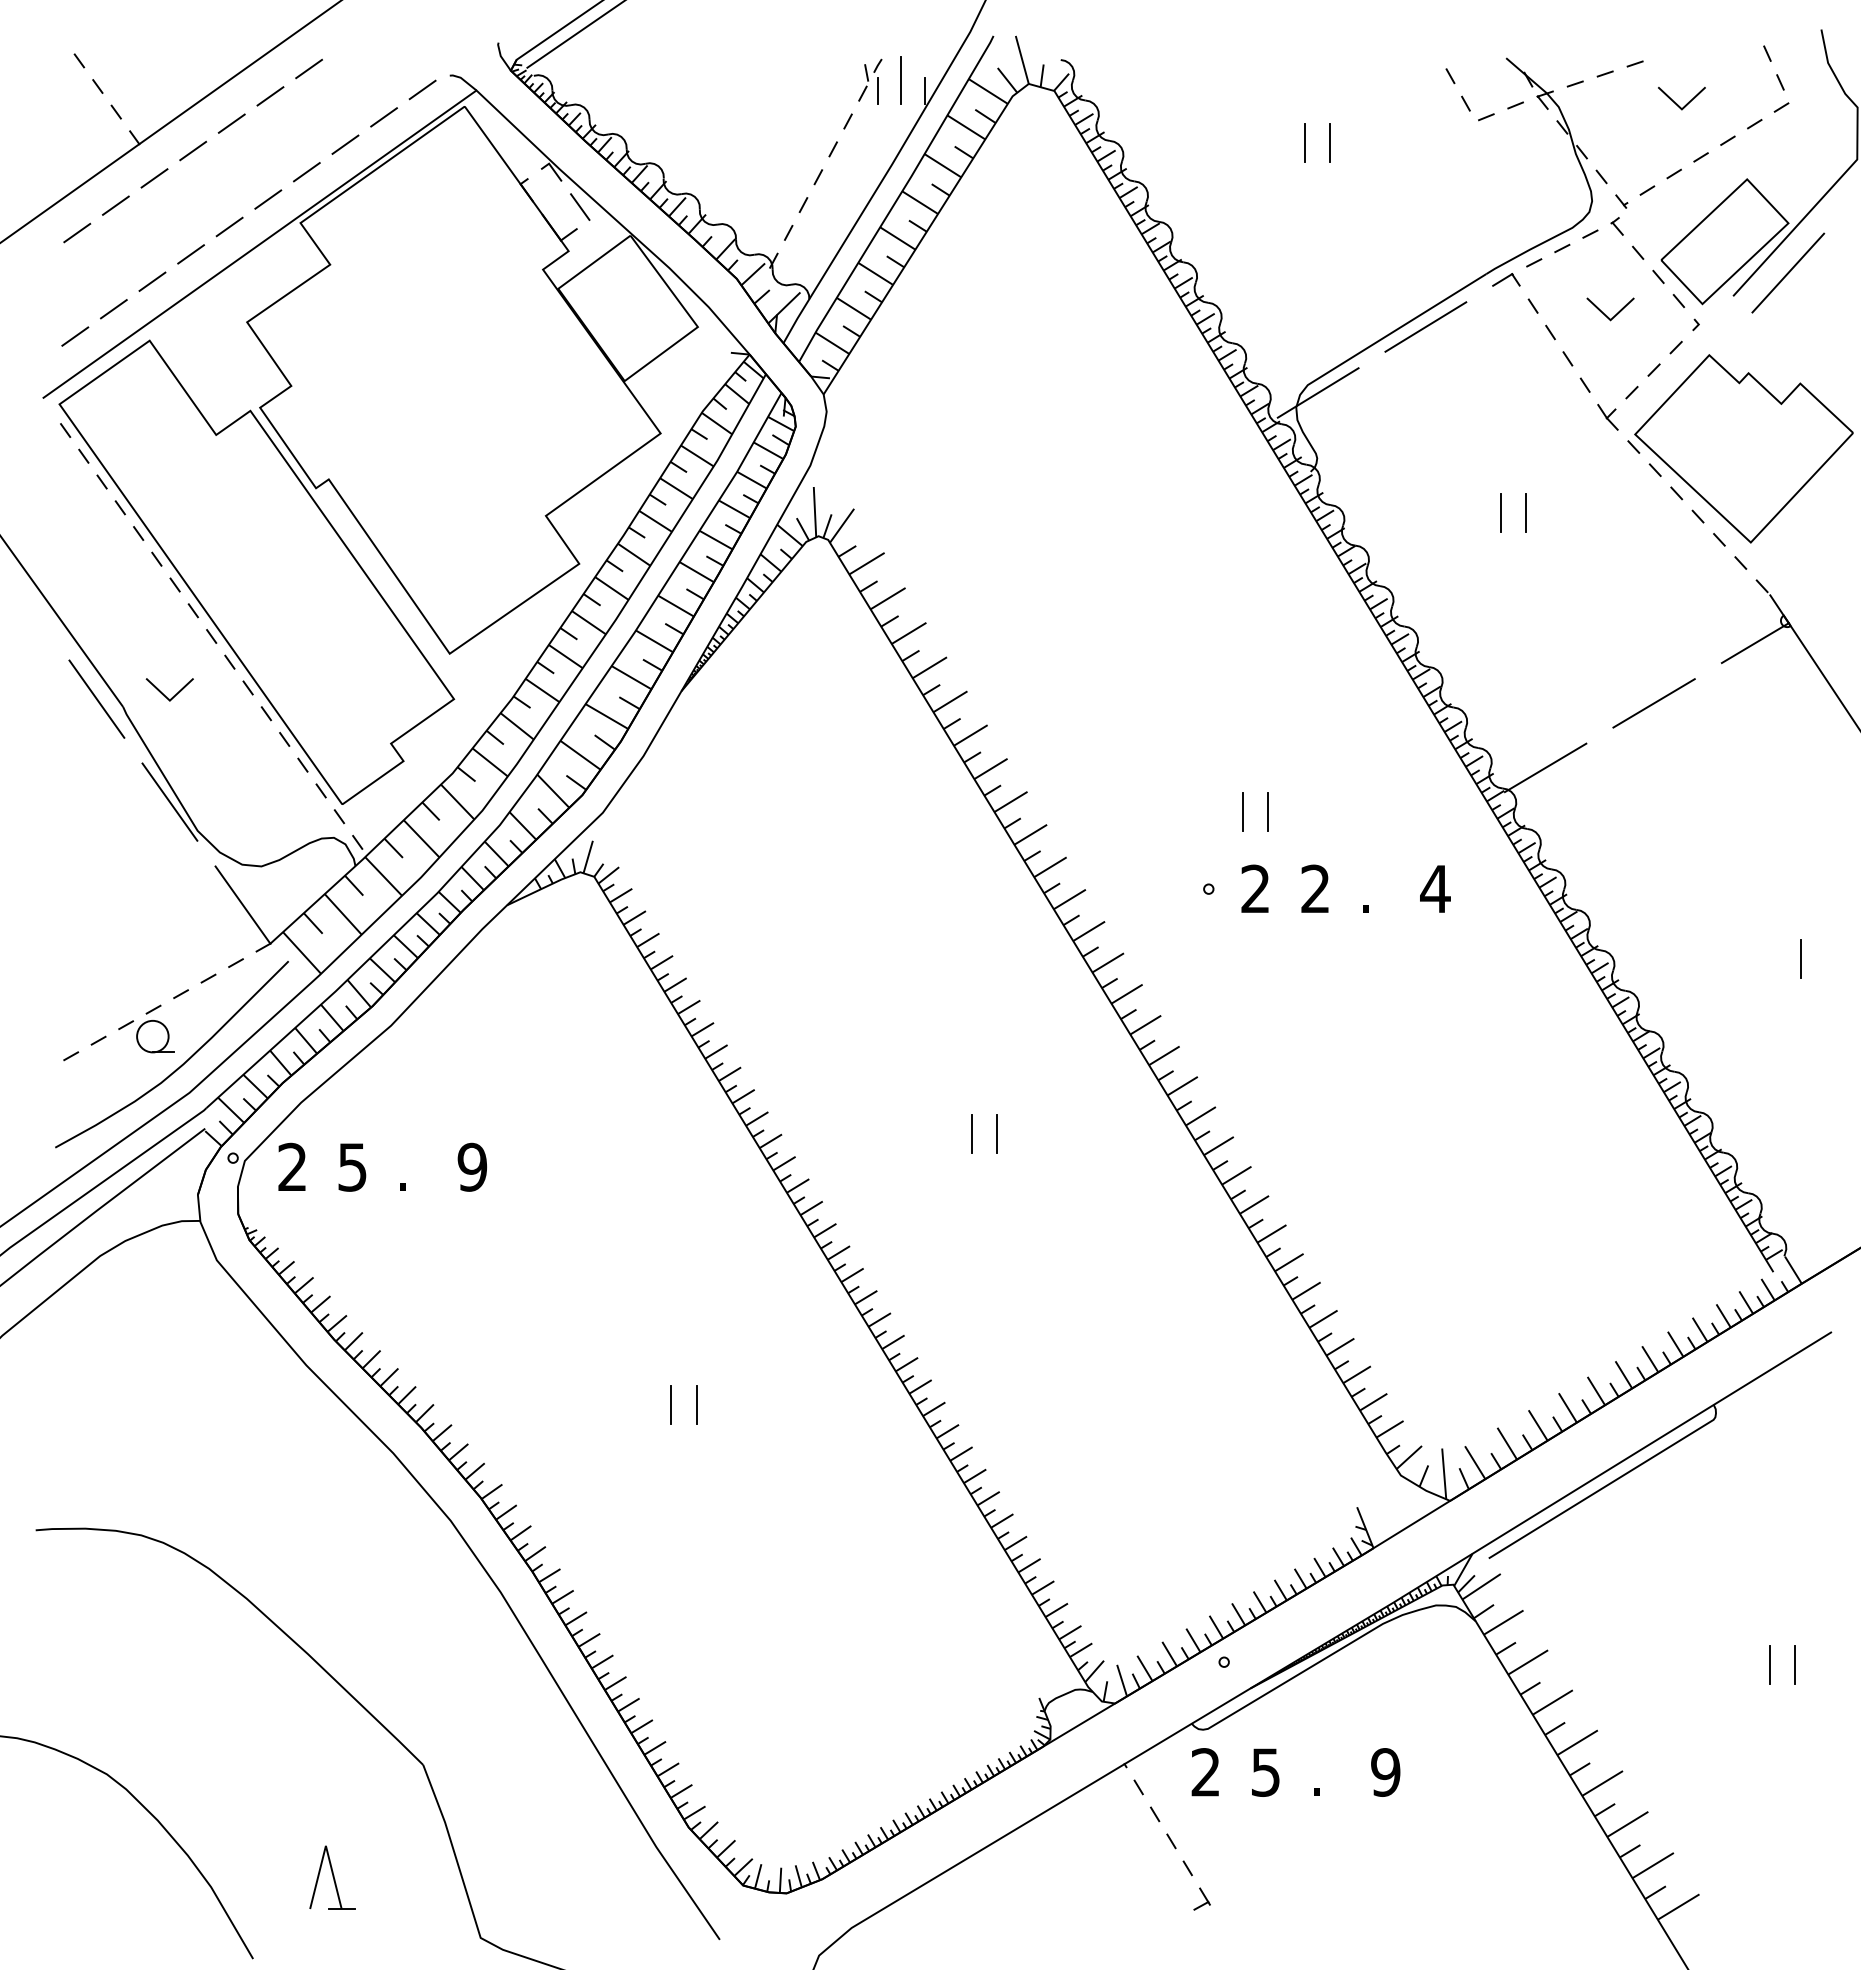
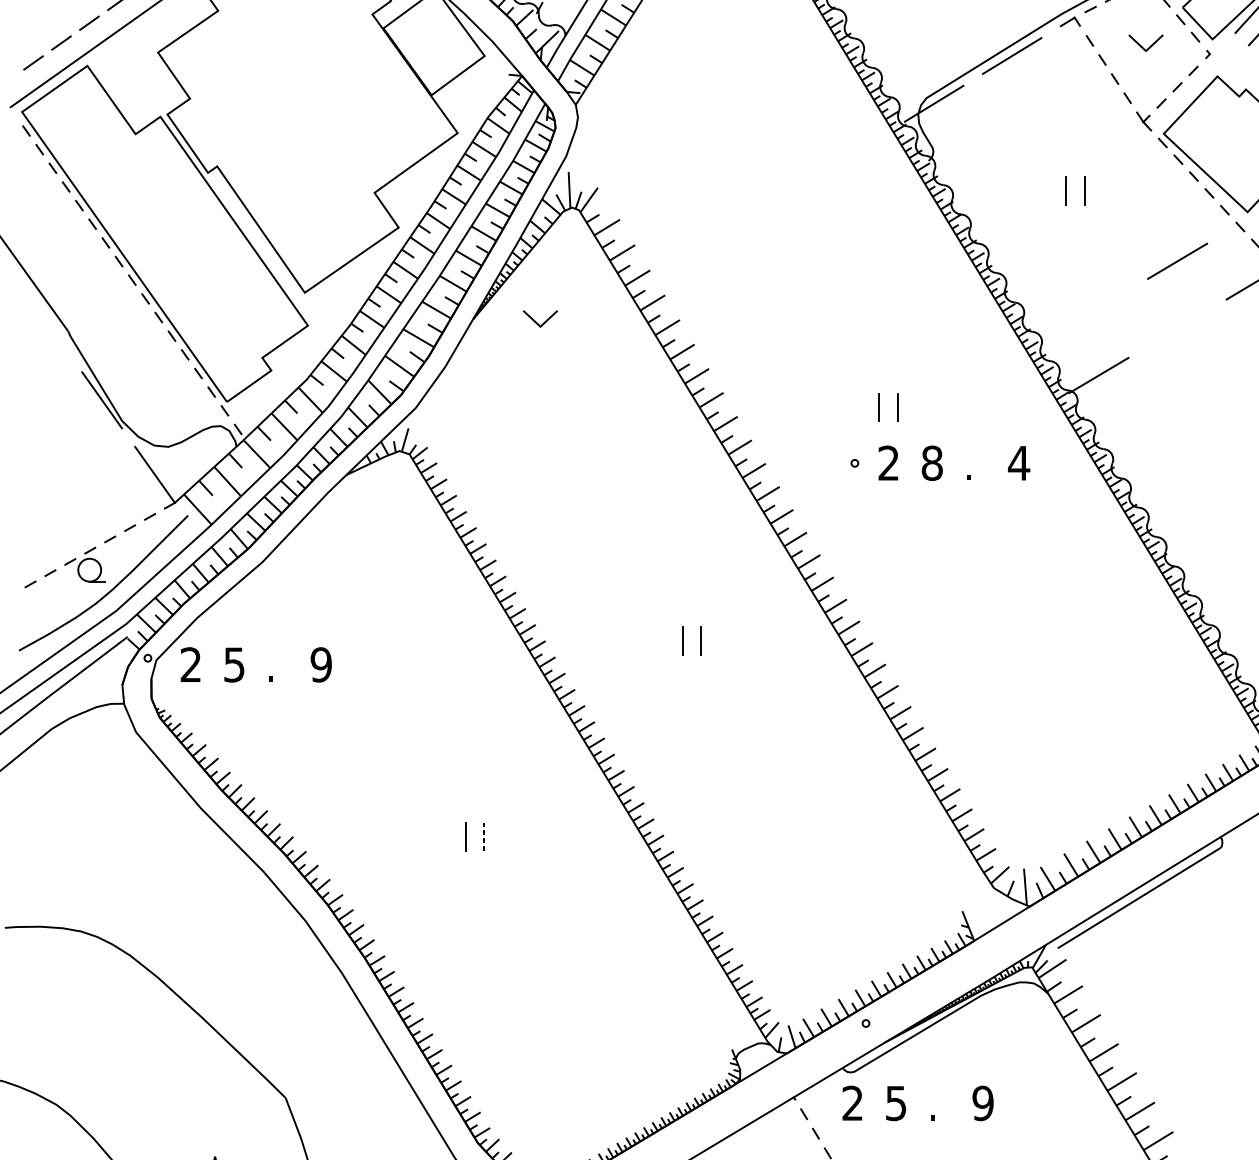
line: (164, 694) -> (536, 322), moved
line: (96, 698) -> (48, 325), removed
line: (1653, 703) -> (1177, 261), moved
text: (1315, 888) -> (932, 462), 2 -> 8
line: (696, 1405) -> (483, 837), solid -> dashed

